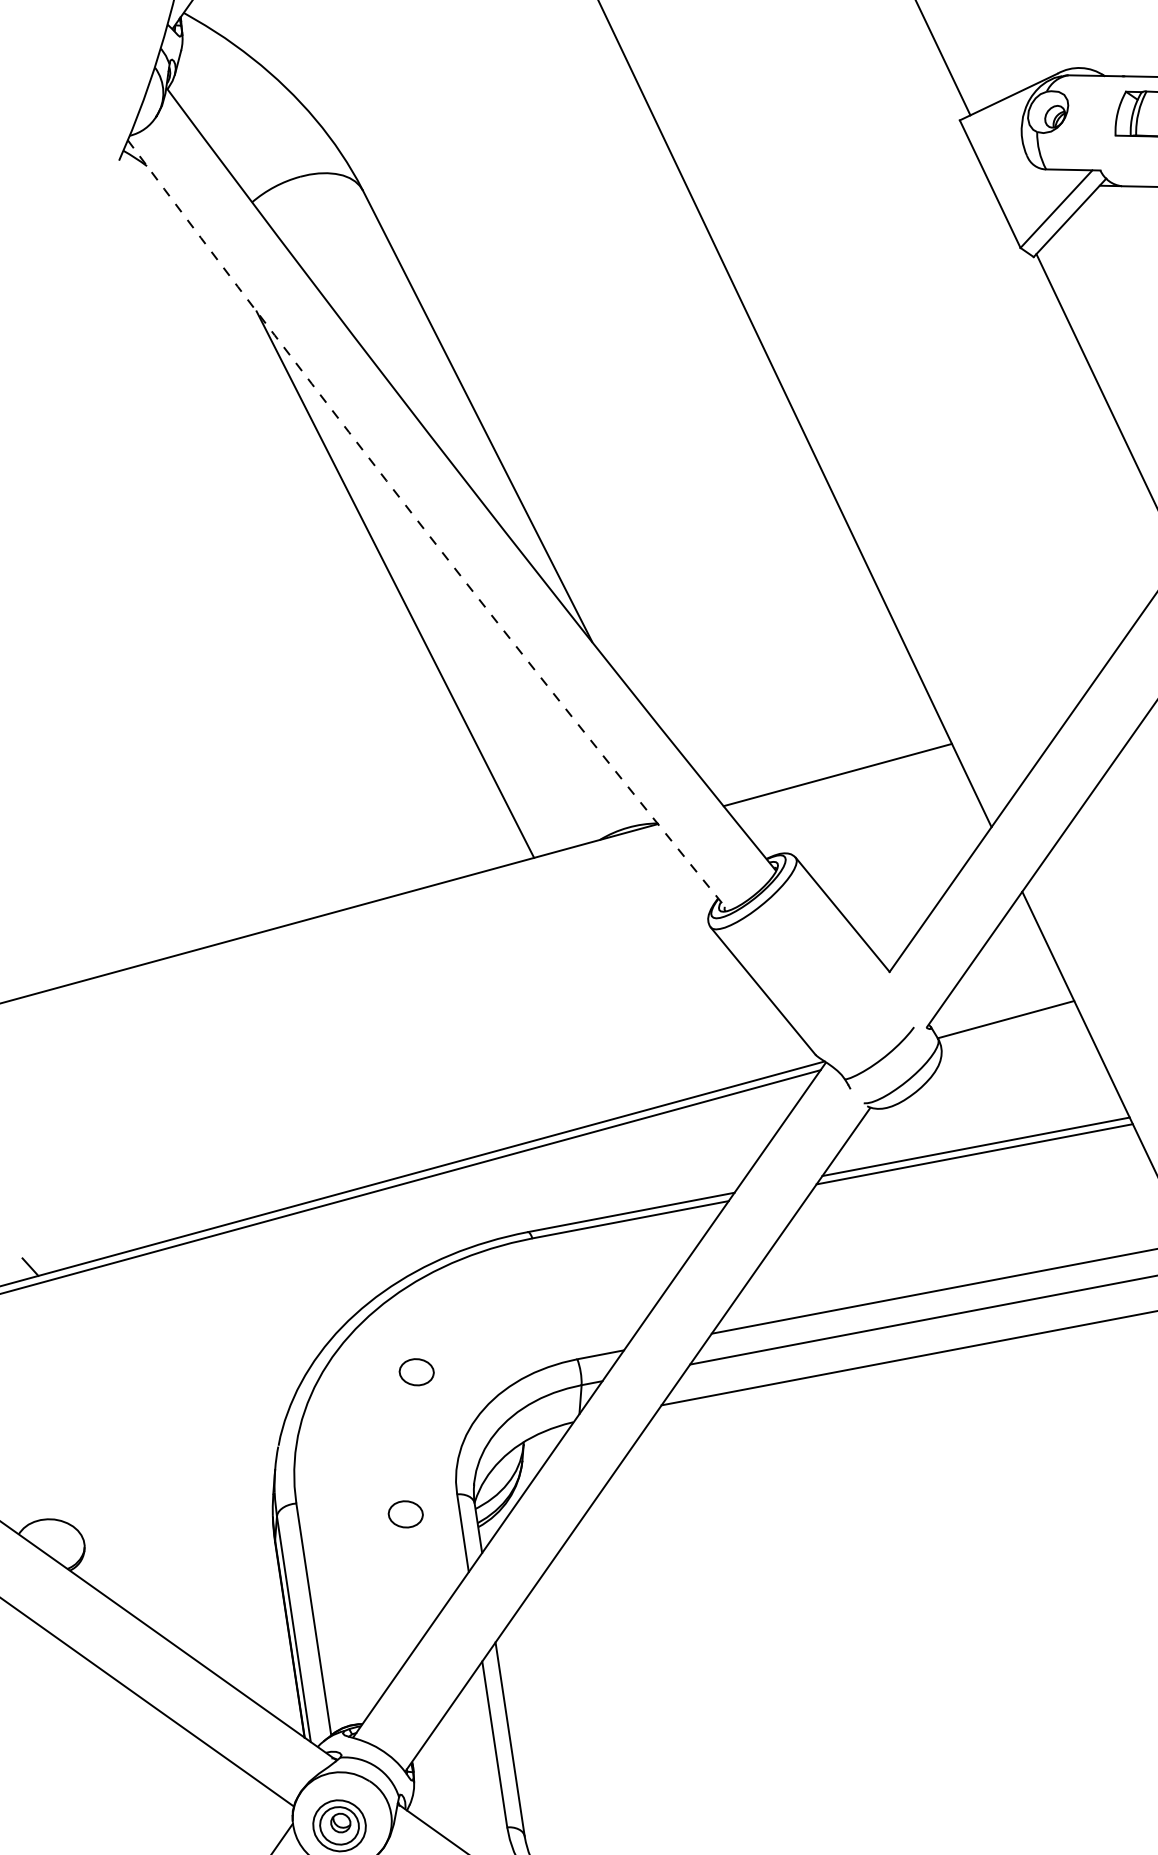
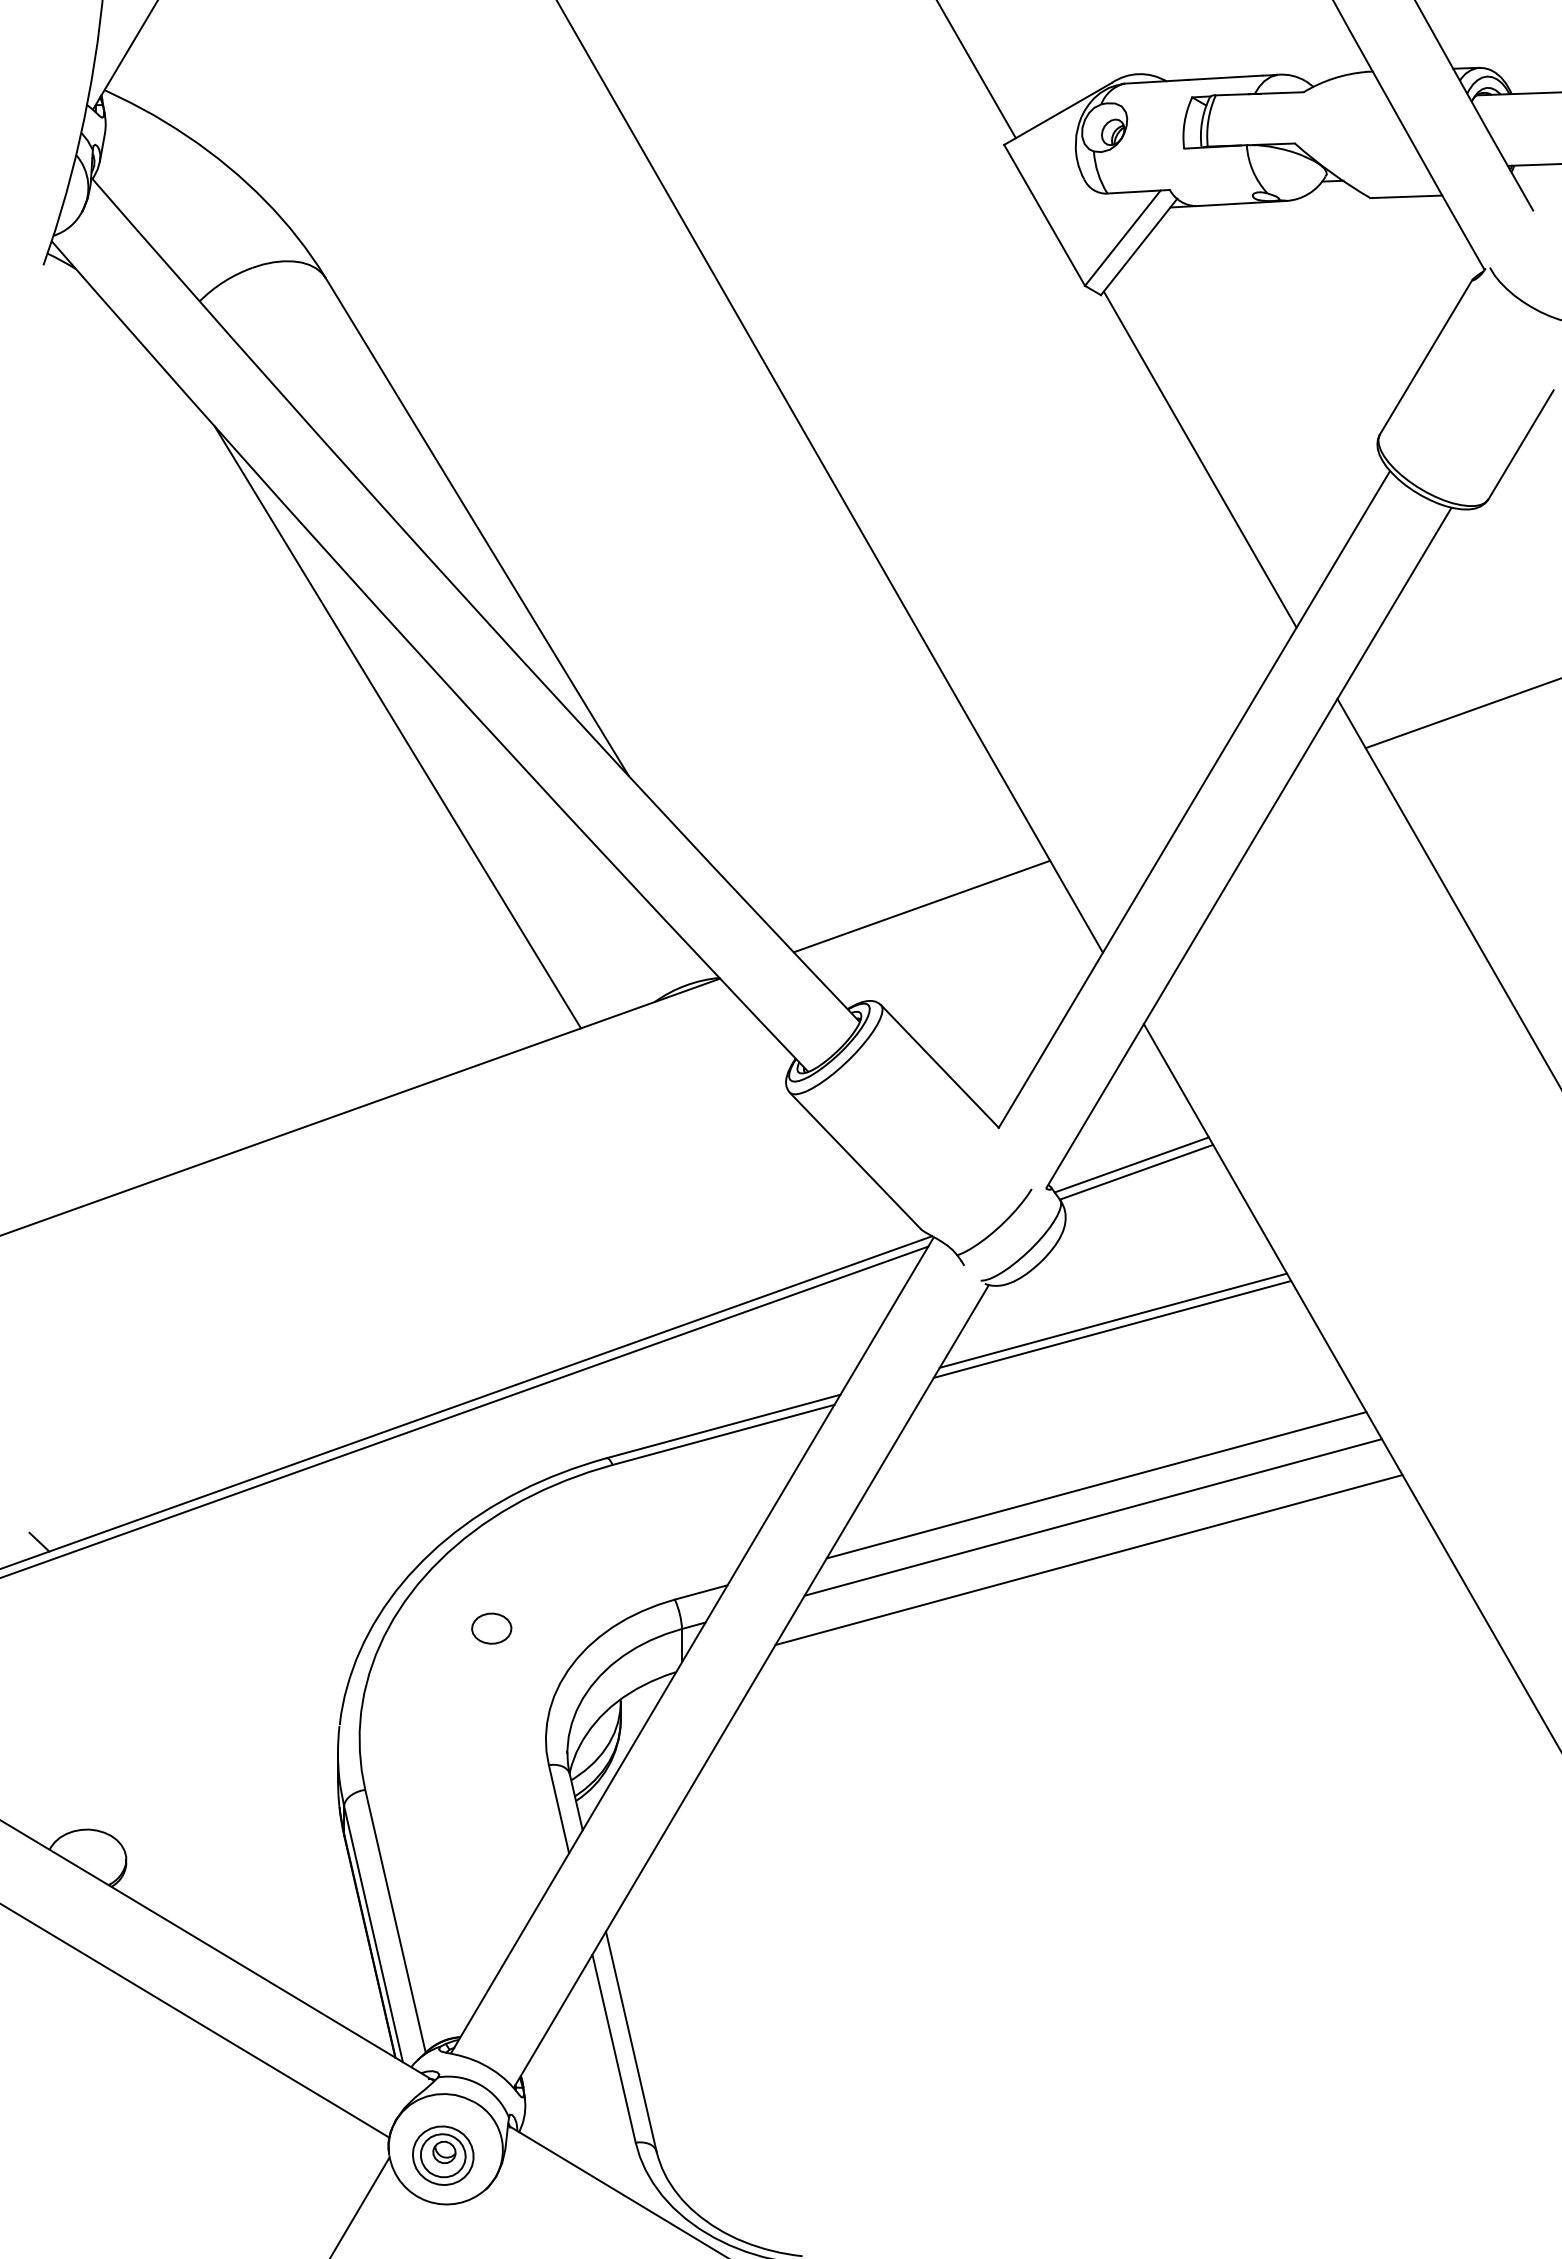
arc: (423, 528) -> (425, 660), dashed -> solid
line: (1002, 1012) -> (1131, 1164), added
part: (405, 1514) -> (491, 1792), removed

